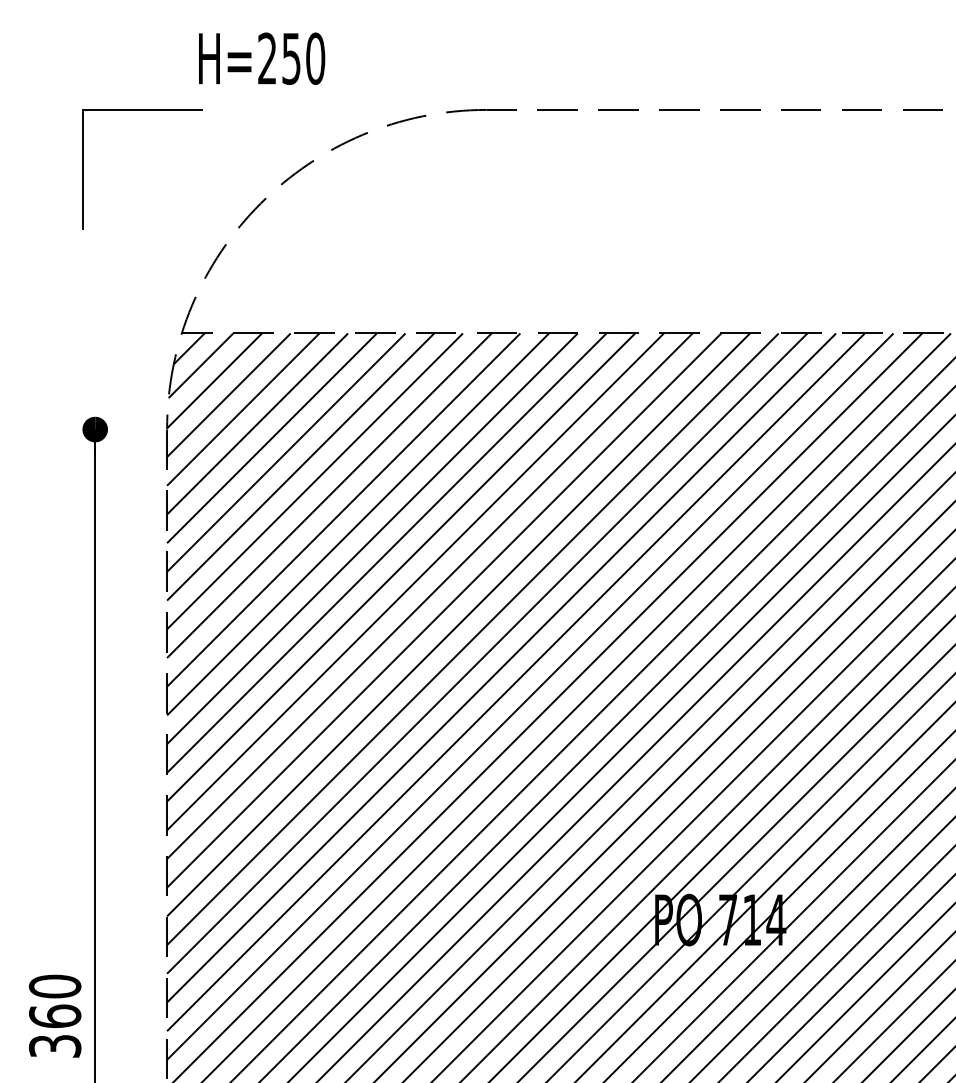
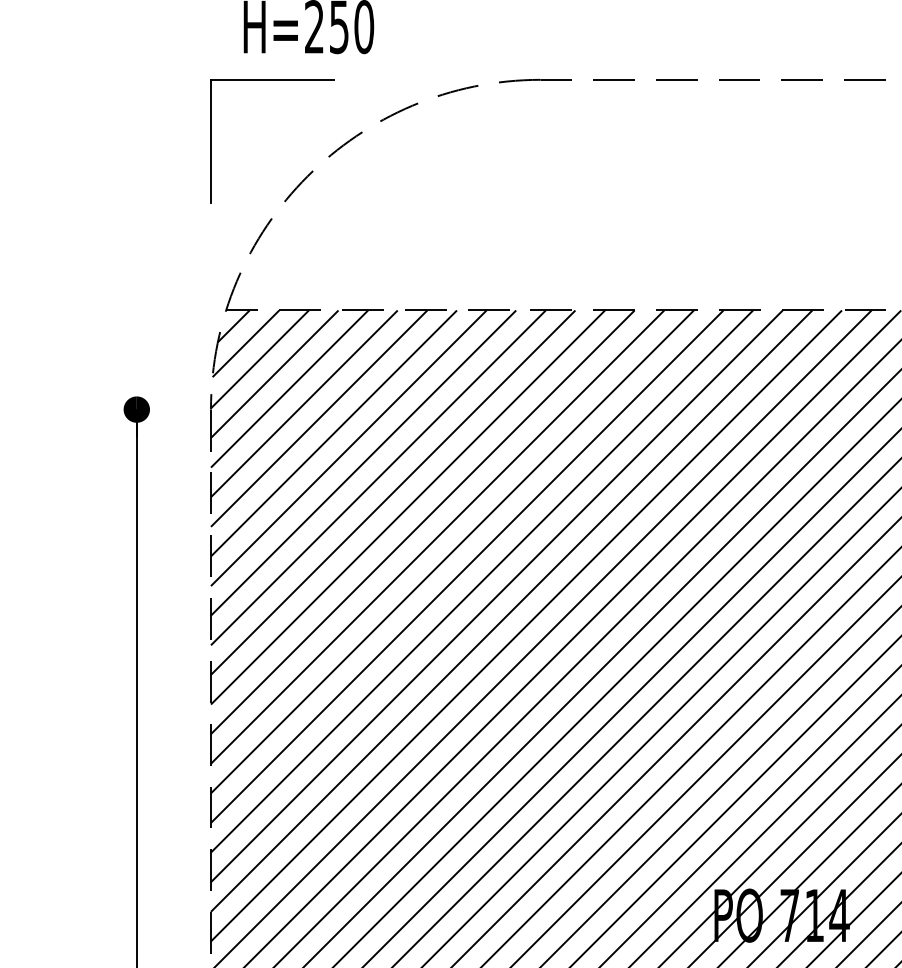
part: (142, 110) -> (272, 80), moved

